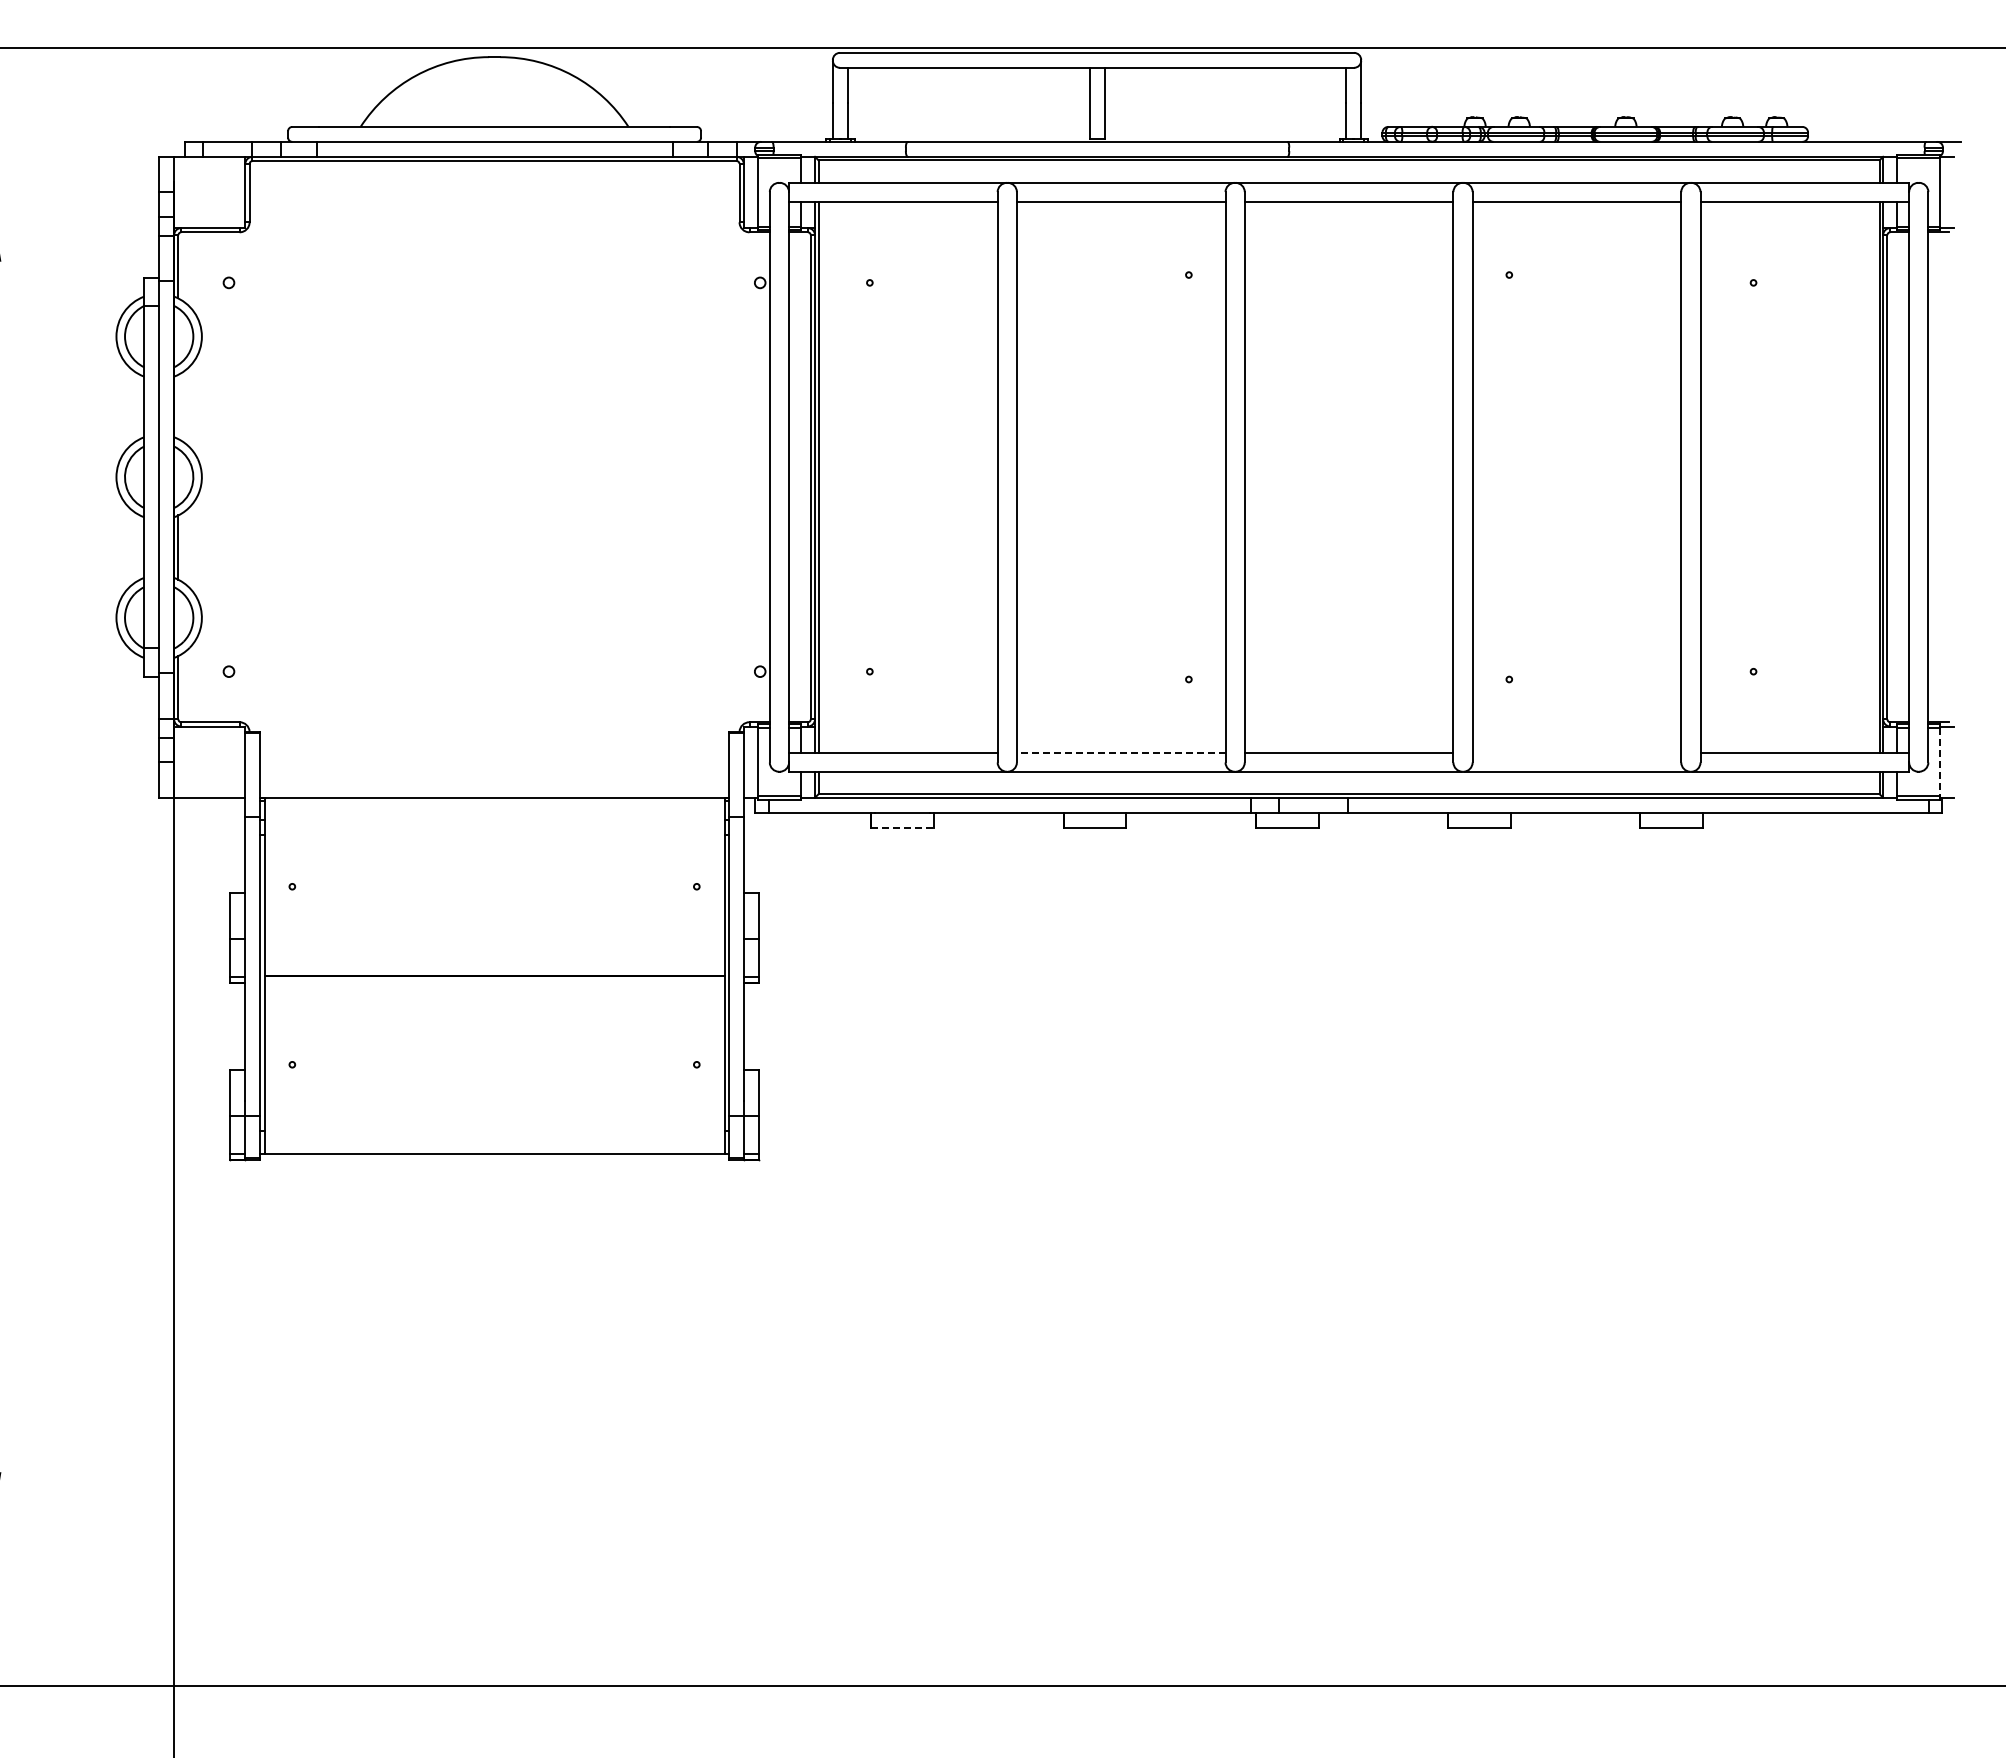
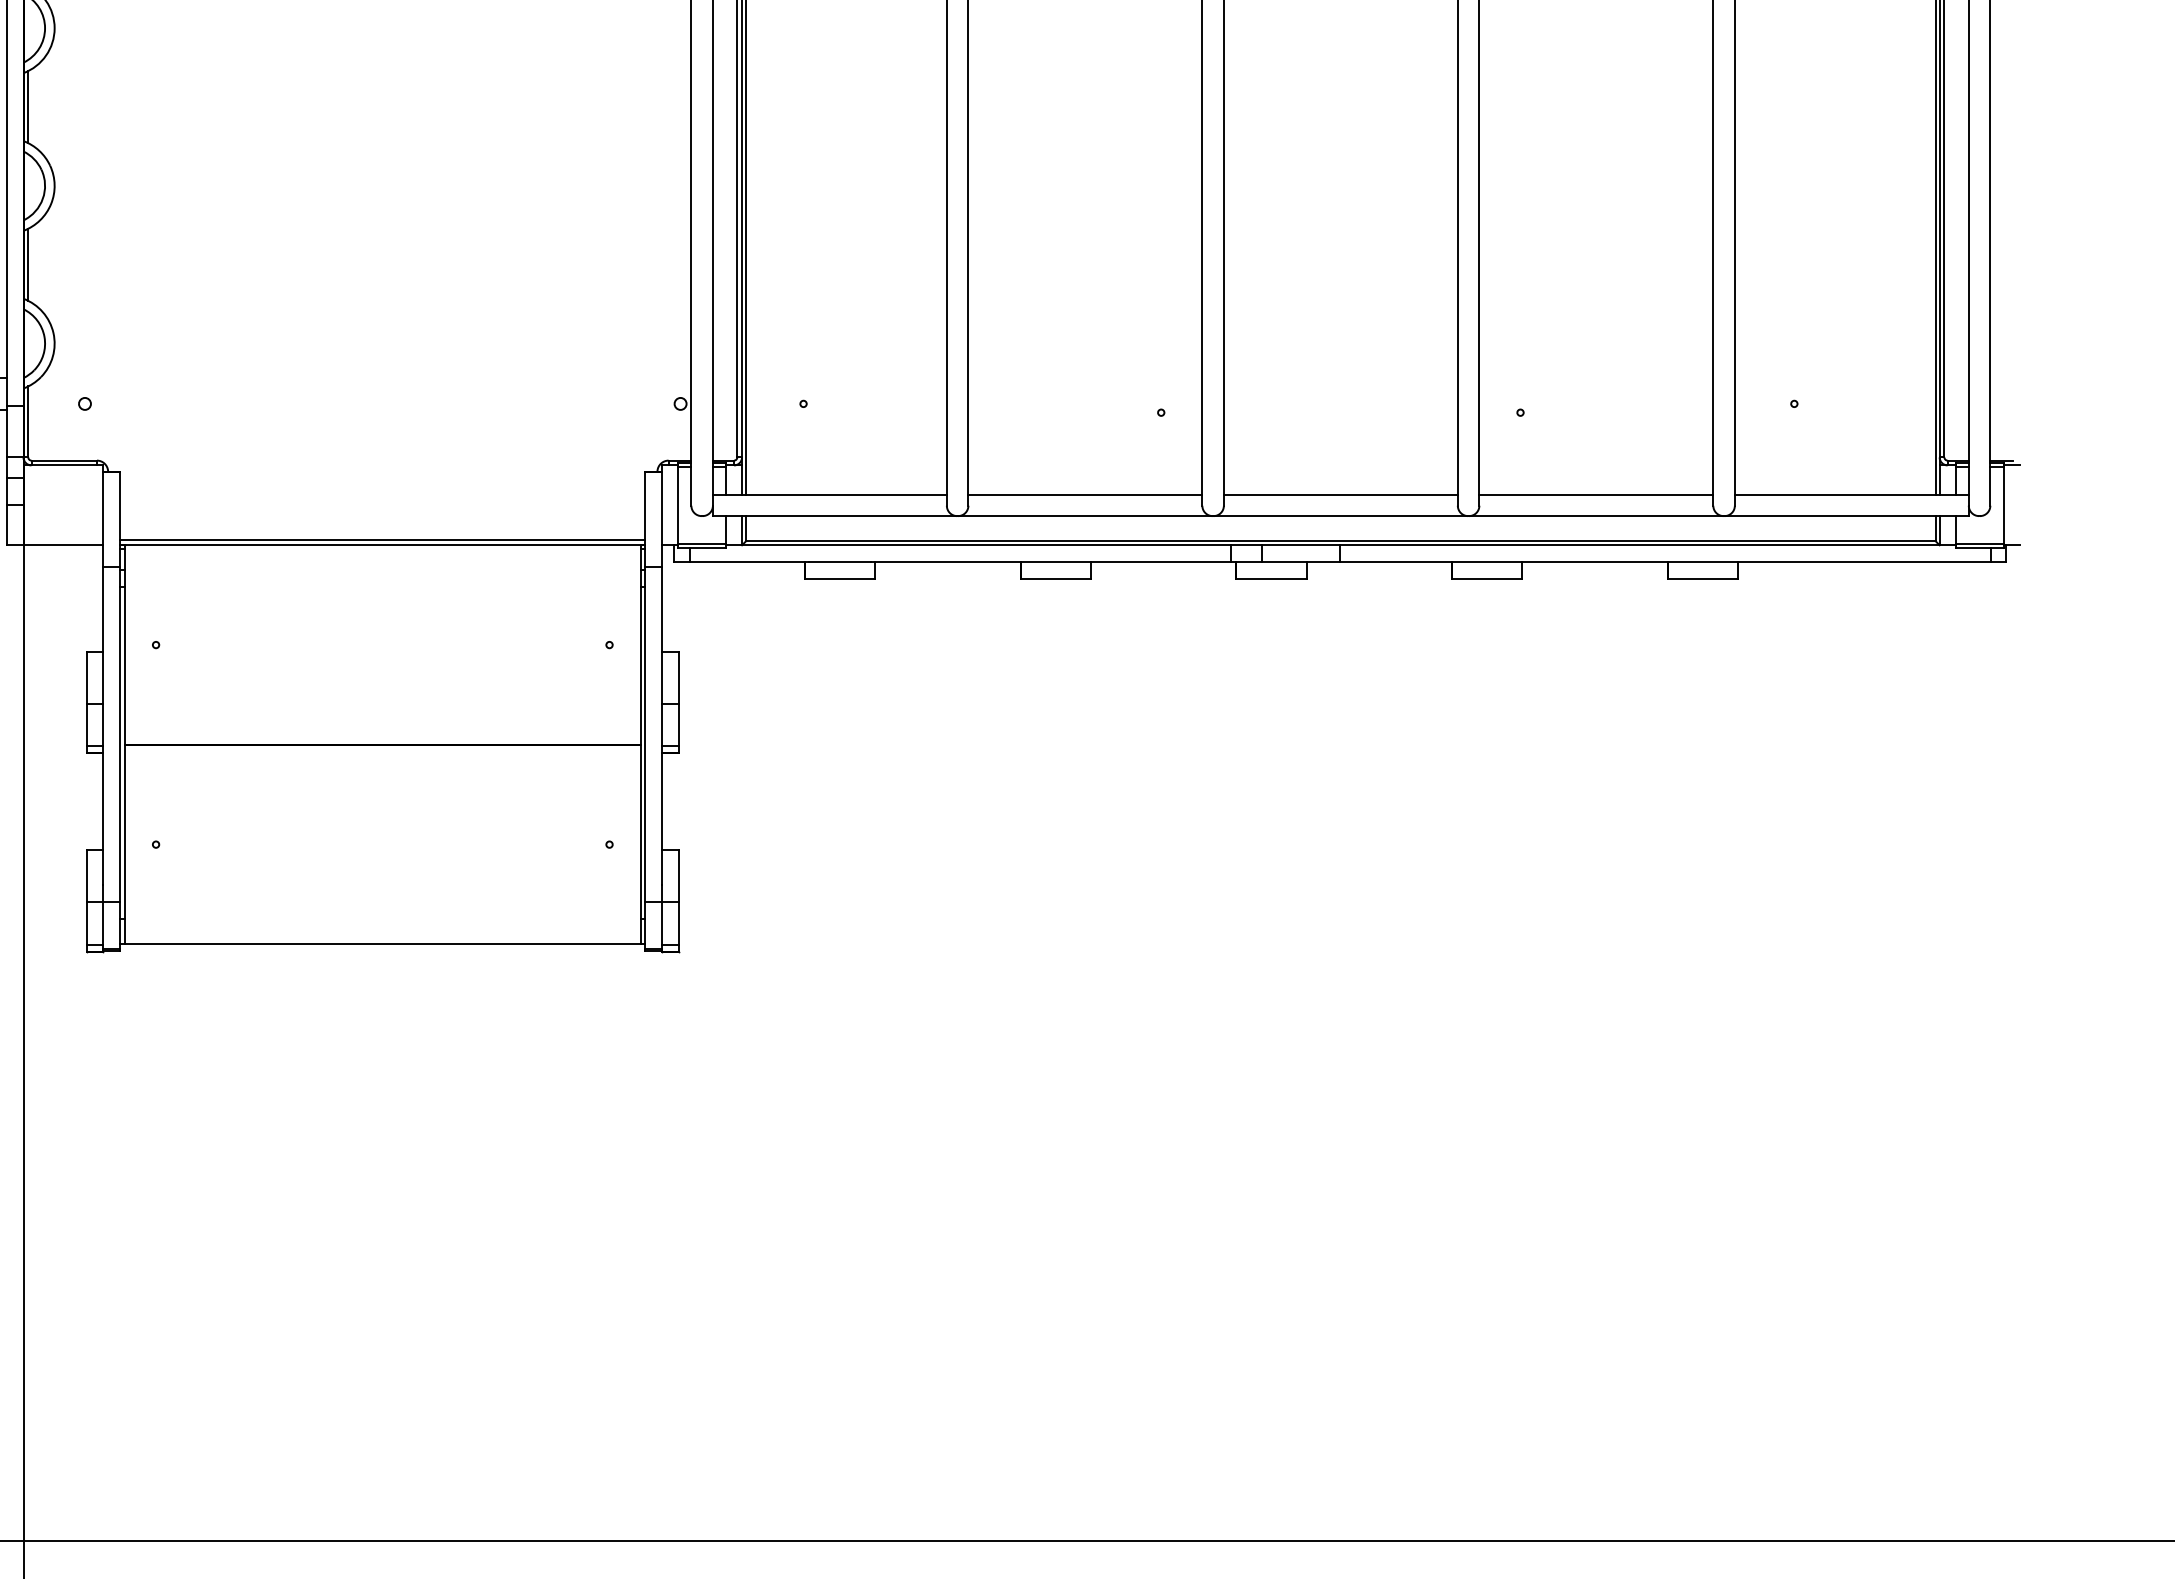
line: (178, 406) -> (28, 106), added
line: (1120, 752) -> (1084, 494), dashed -> solid
line: (1576, 752) -> (1595, 494), added
line: (1940, 762) -> (2003, 505), dashed -> solid
line: (494, 793) -> (382, 540), added
line: (902, 827) -> (840, 578), dashed -> solid

